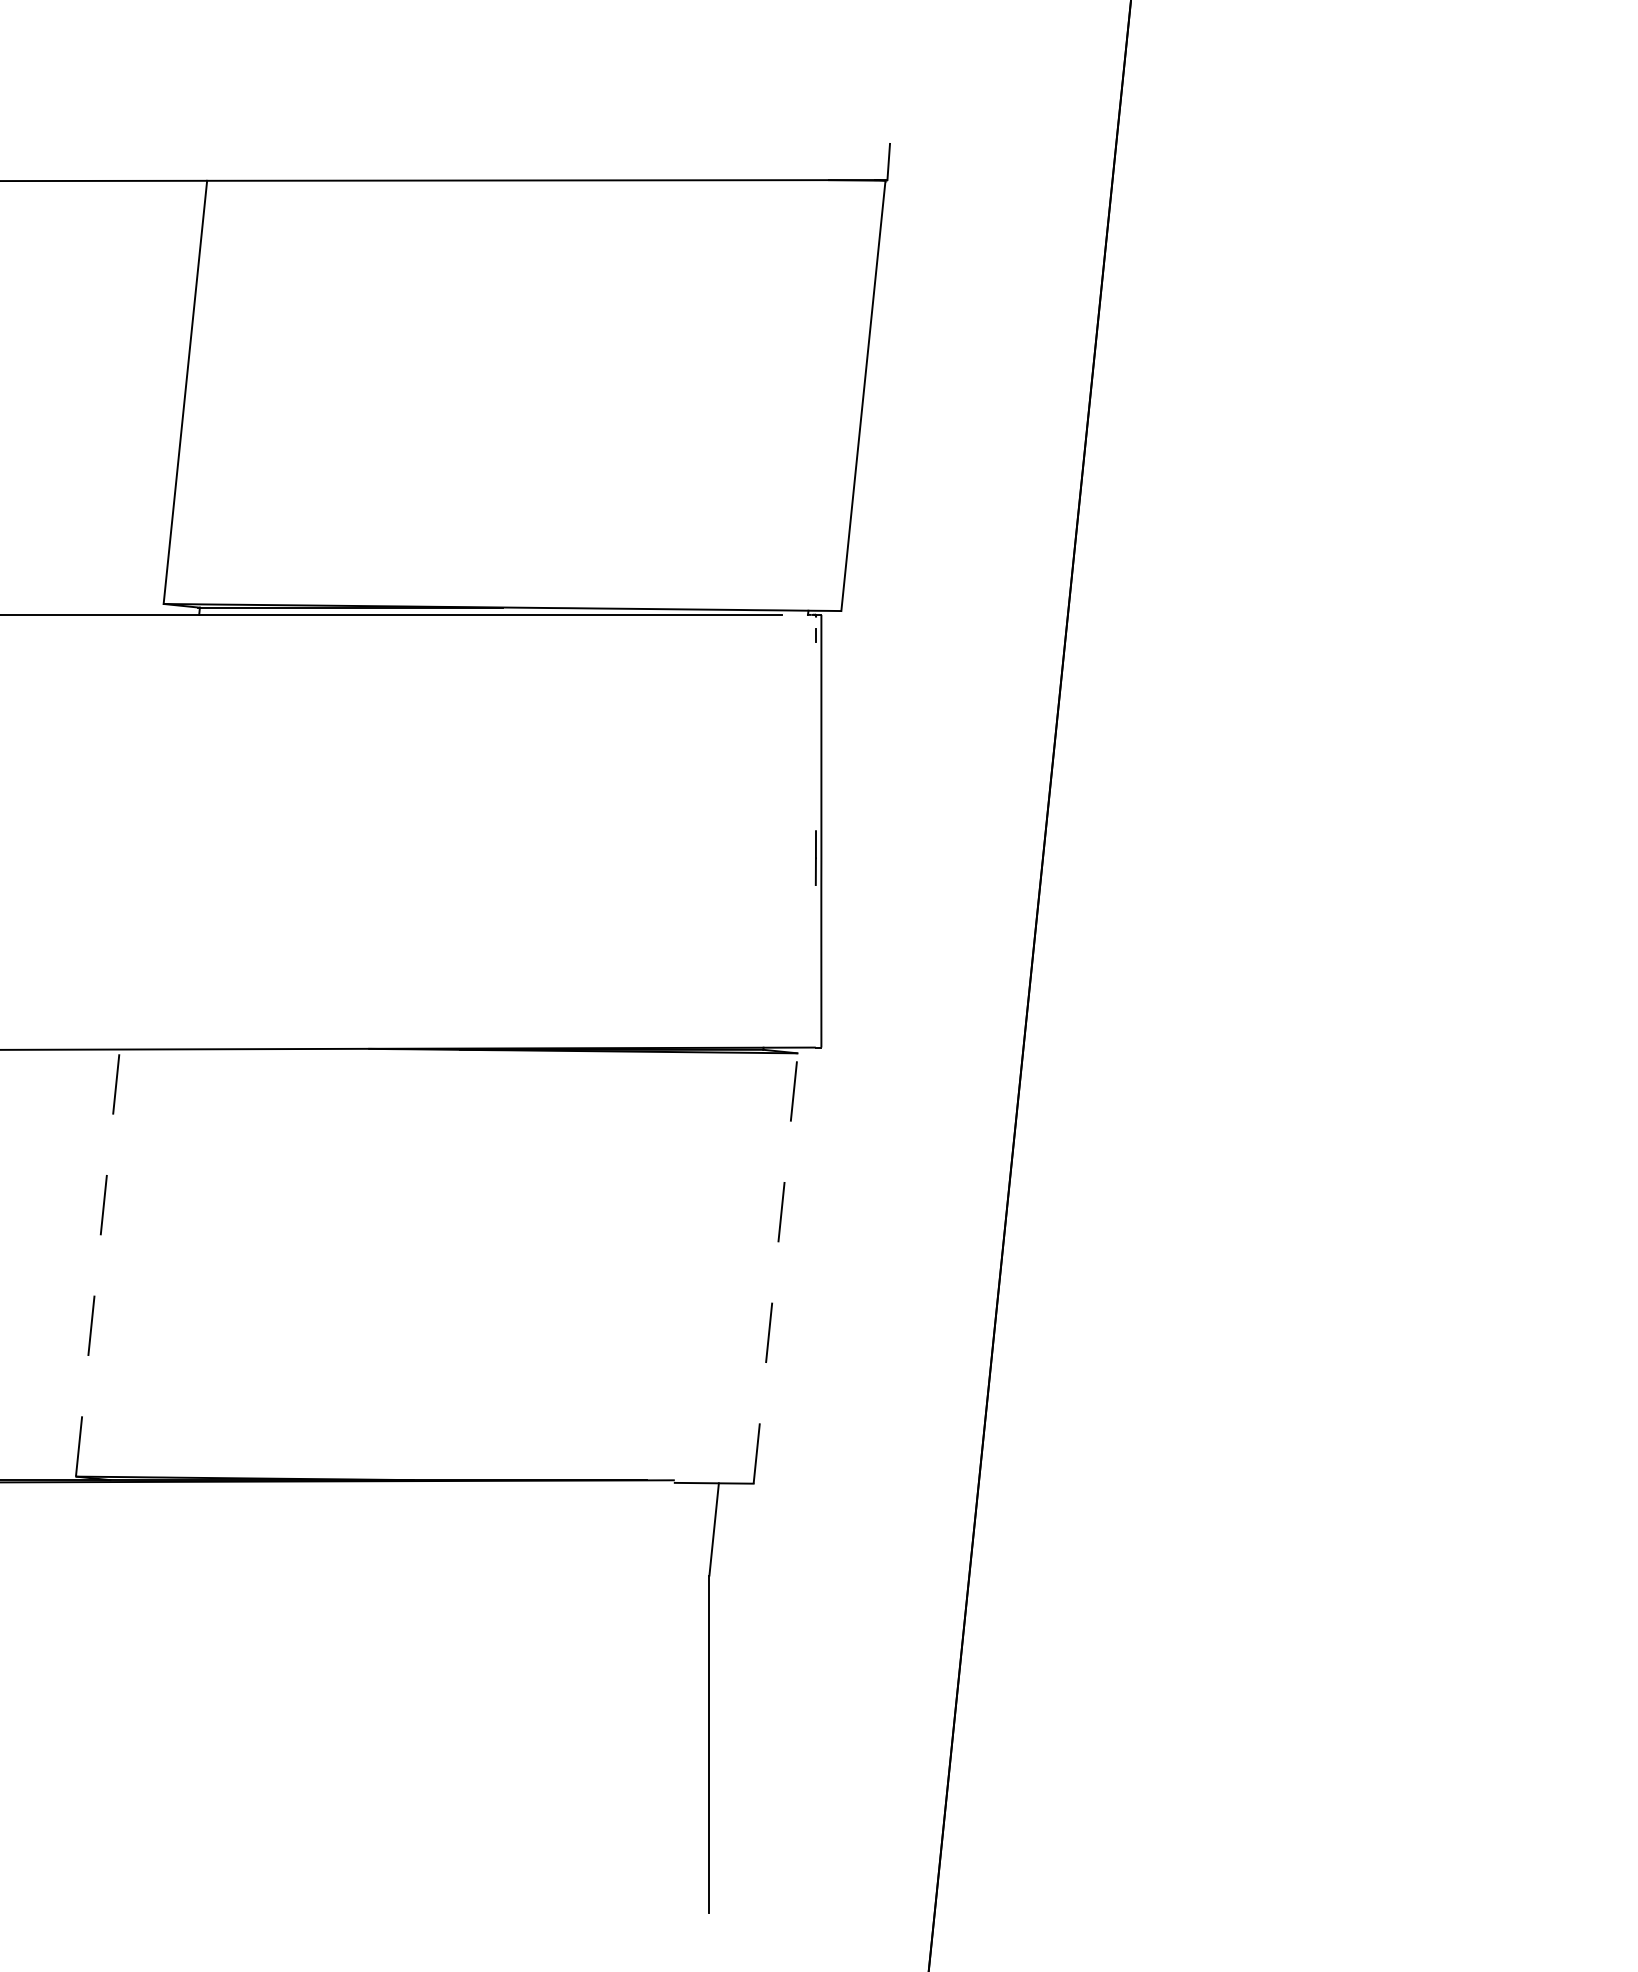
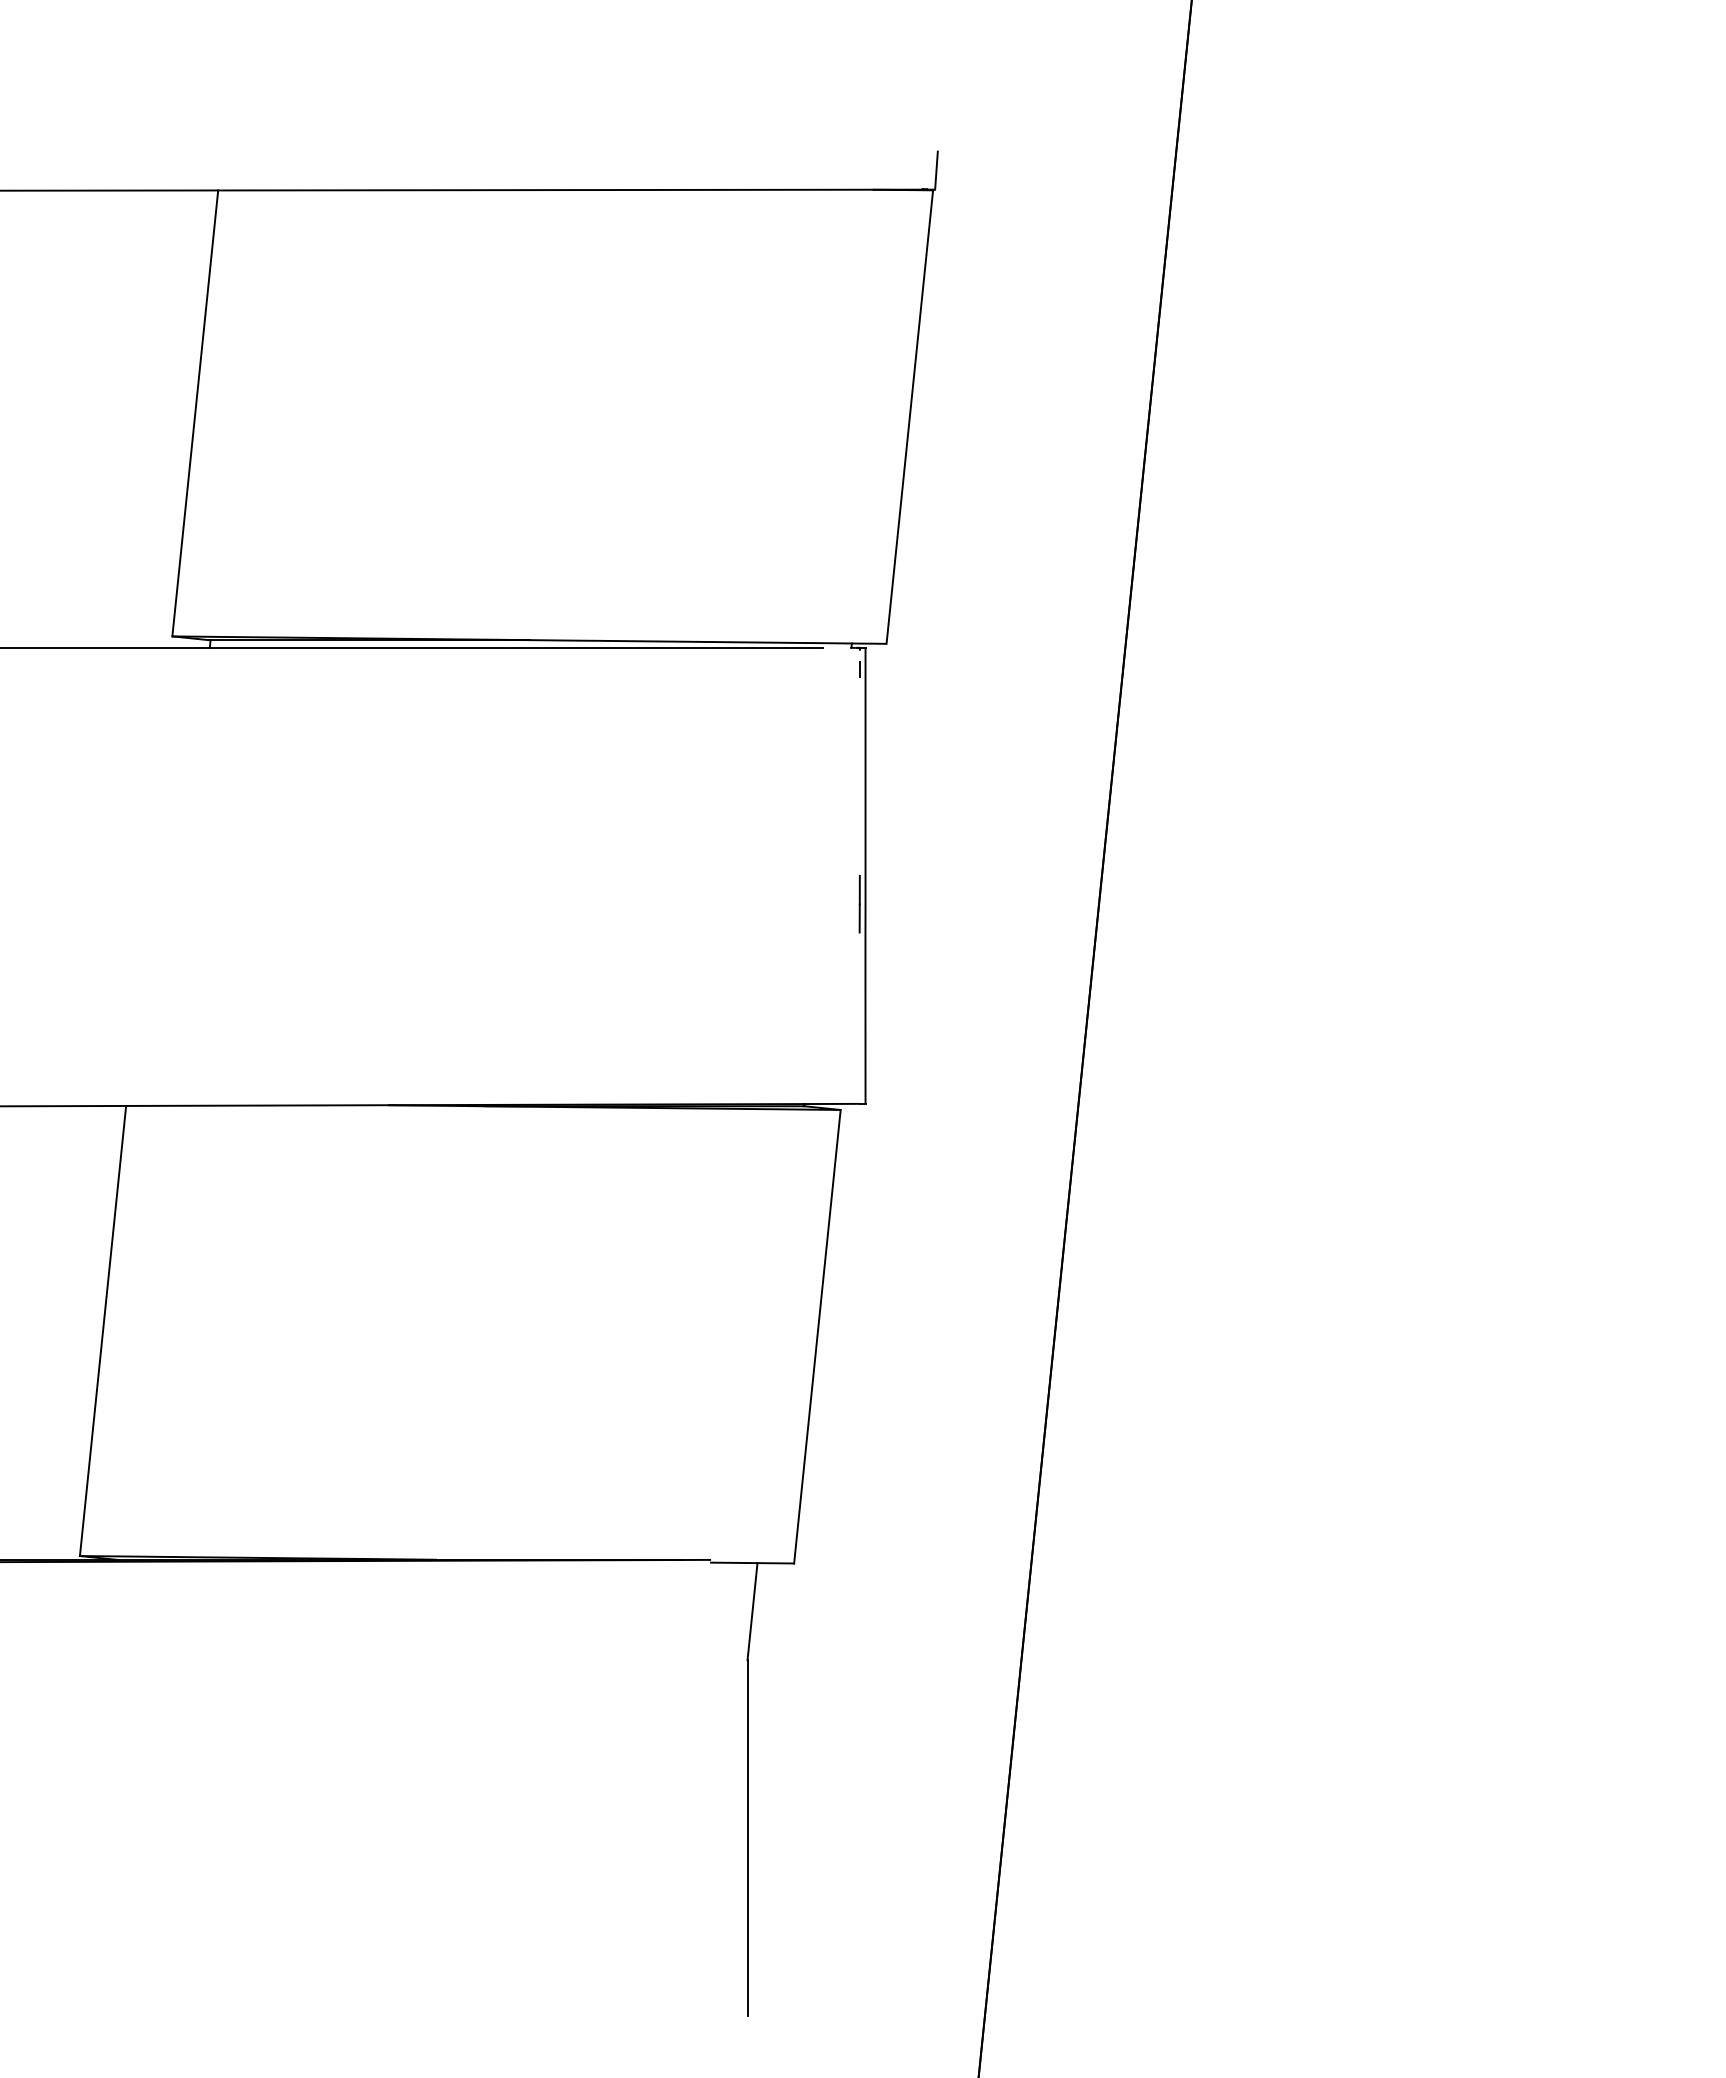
line: (98, 1262) -> (103, 1330), dashed -> solid
line: (775, 1268) -> (817, 1336), dashed -> solid

